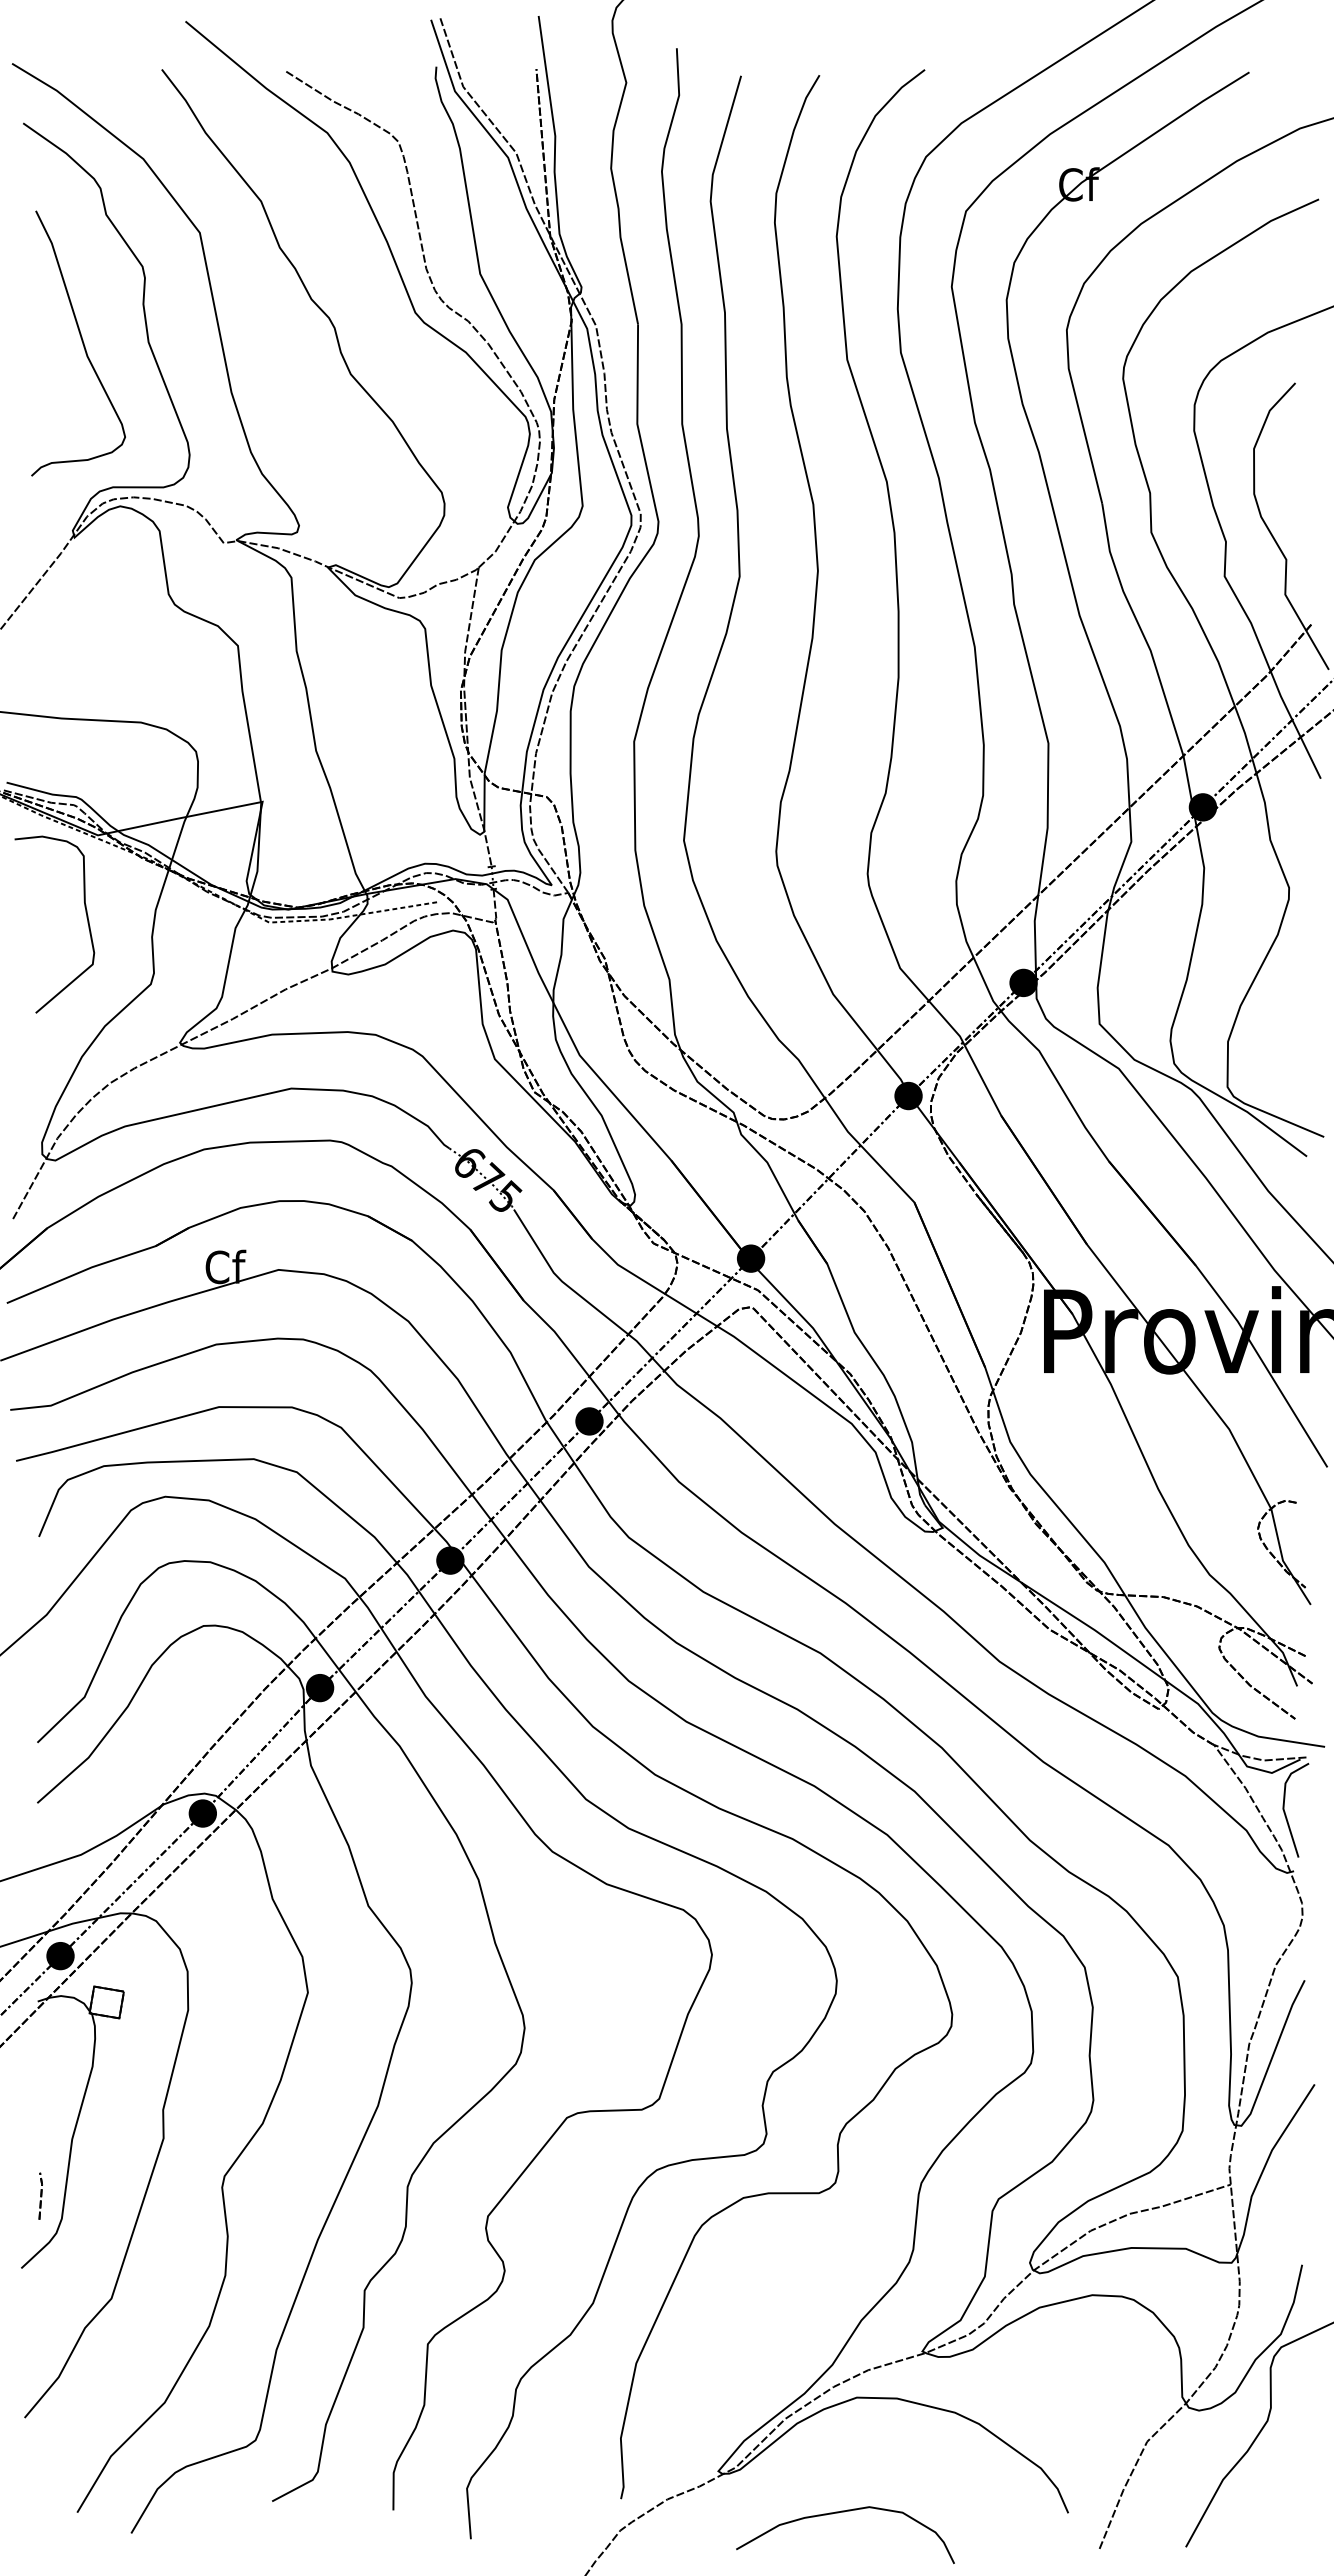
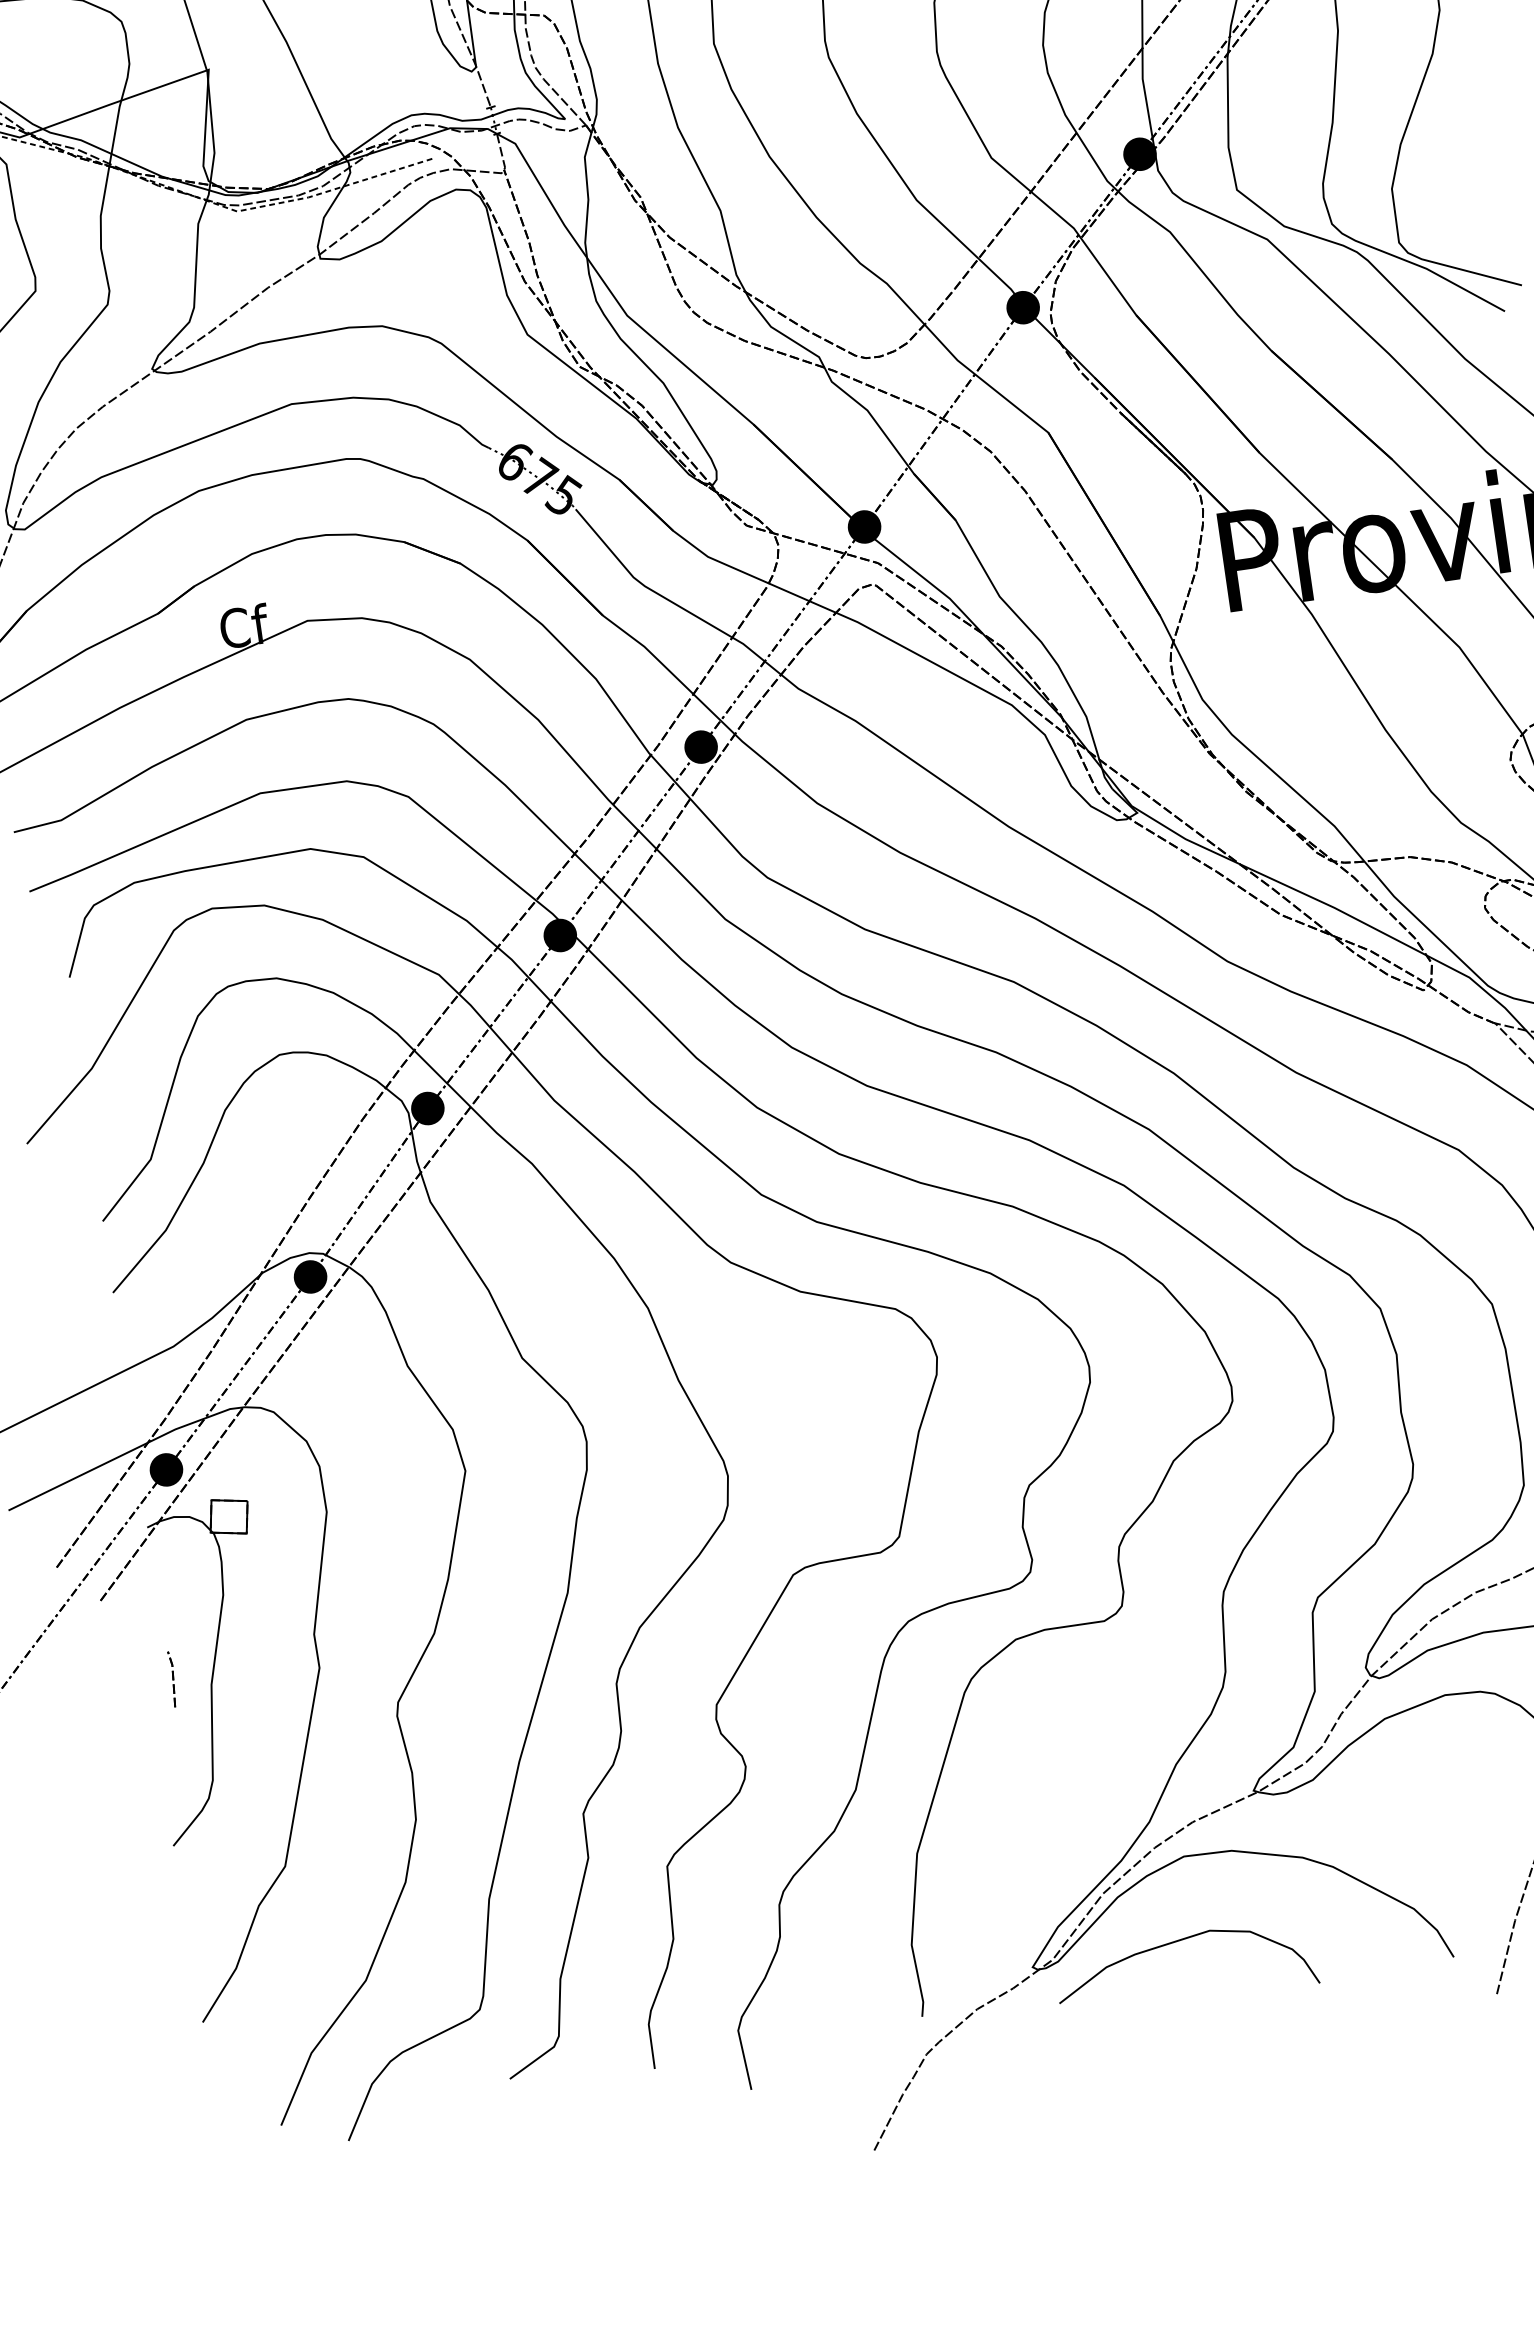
part: (40, 2195) -> (172, 1678), moved
curve: (844, 2512) -> (1181, 1941), moved

